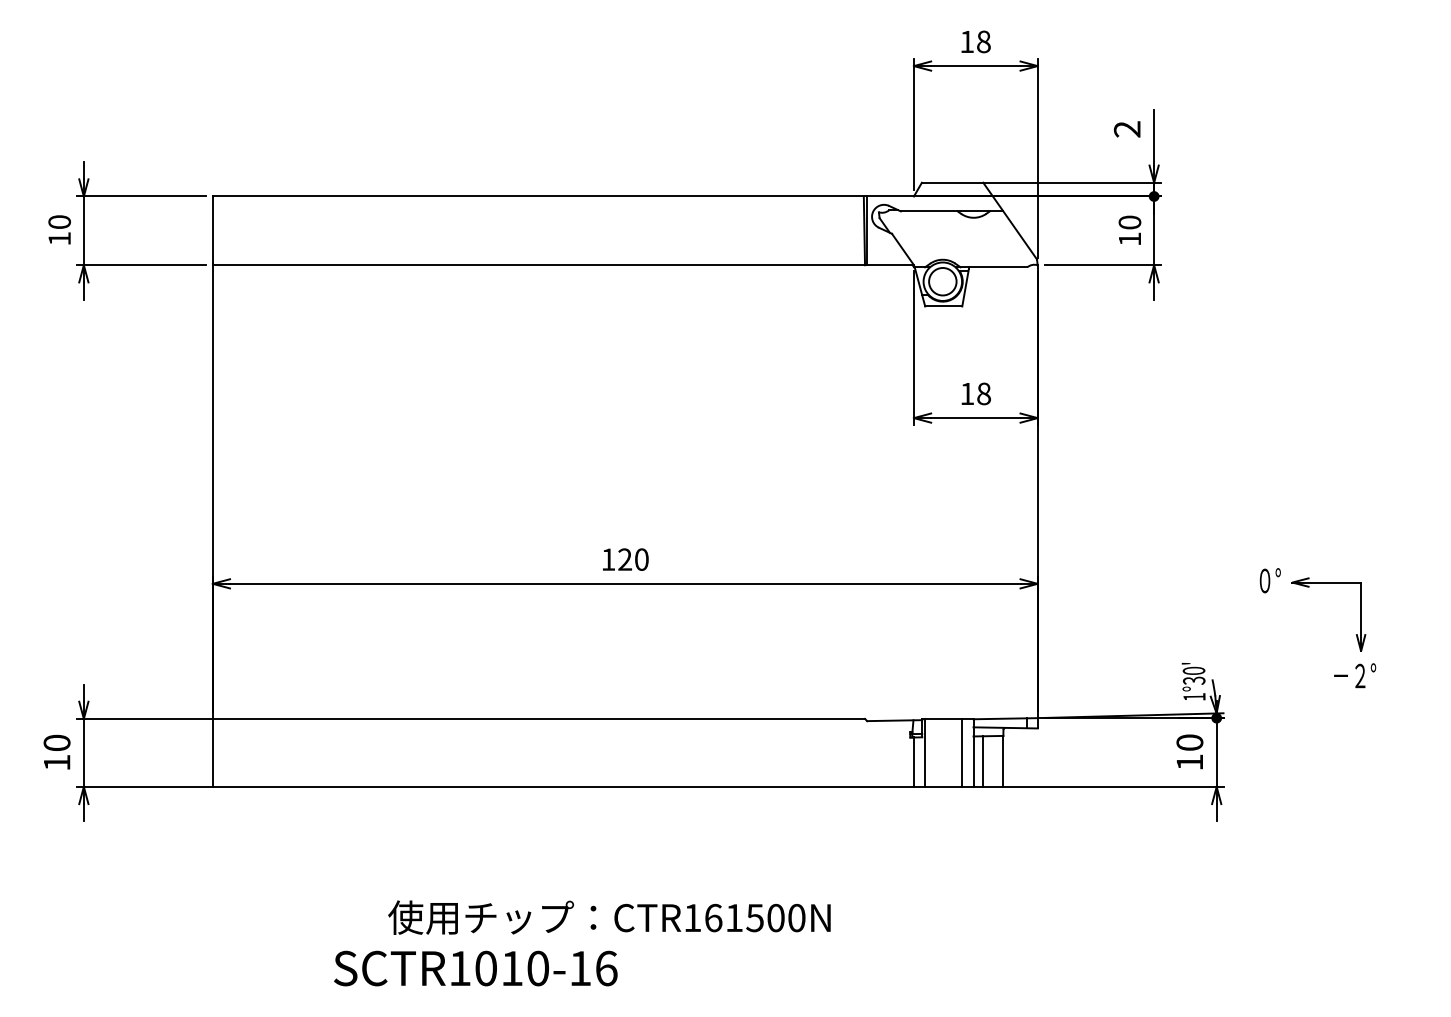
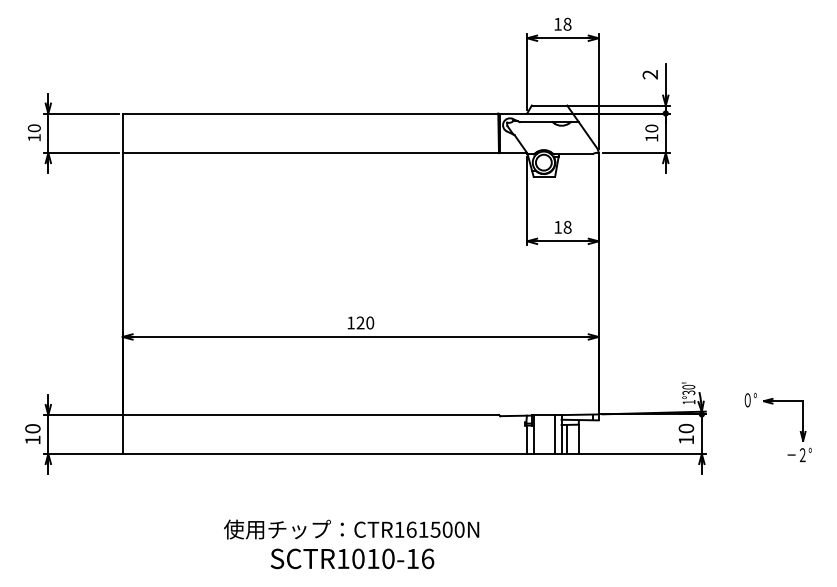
part: (1354, 635) -> (799, 431), moved
text: (475, 967) -> (352, 558), moved

